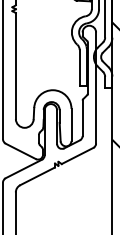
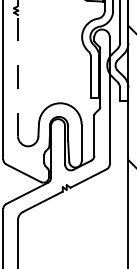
line: (15, 66) -> (17, 76), solid -> dashed

